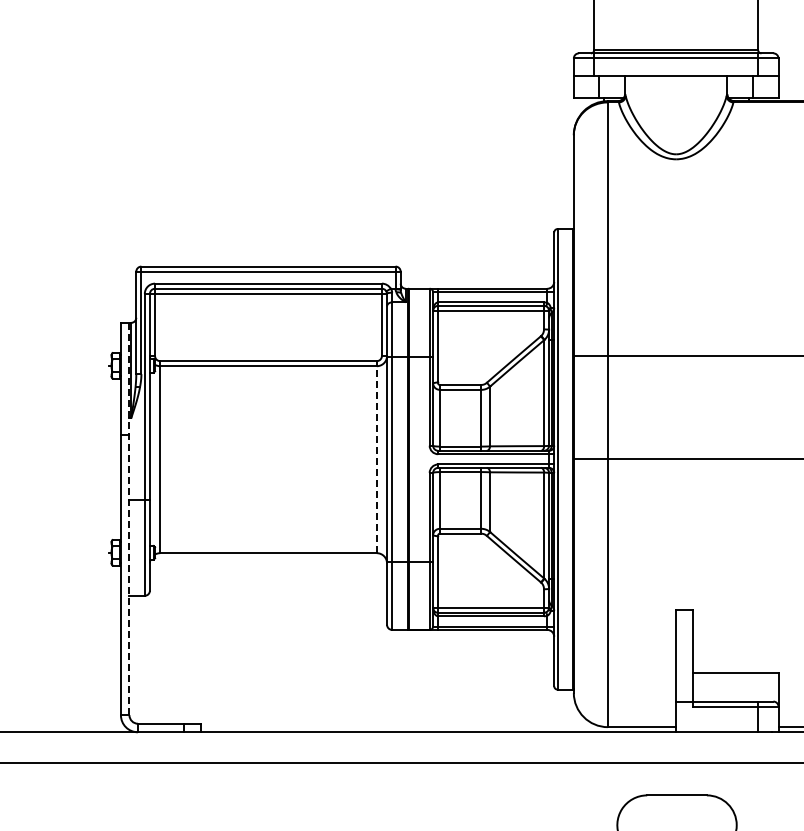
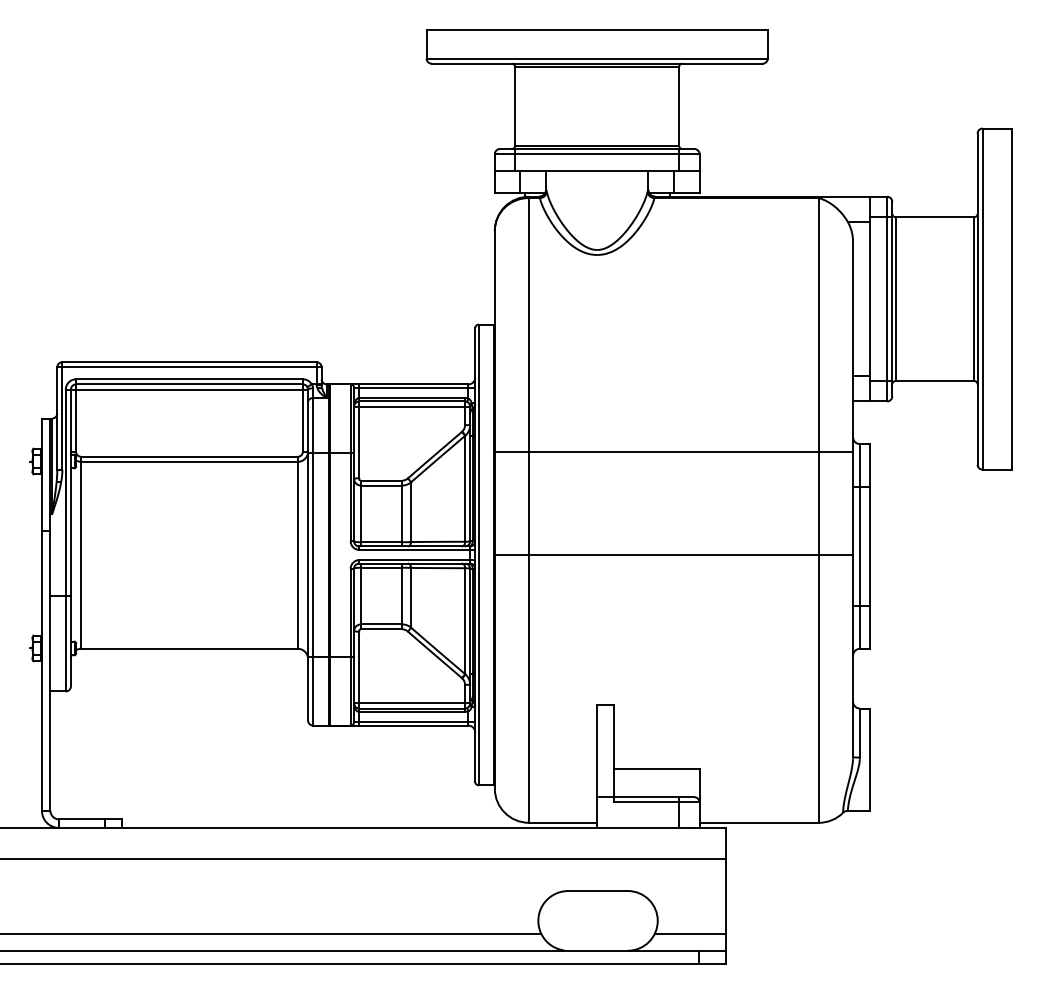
line: (376, 456) -> (297, 552), dashed -> solid
line: (129, 519) -> (50, 615), dashed -> solid

